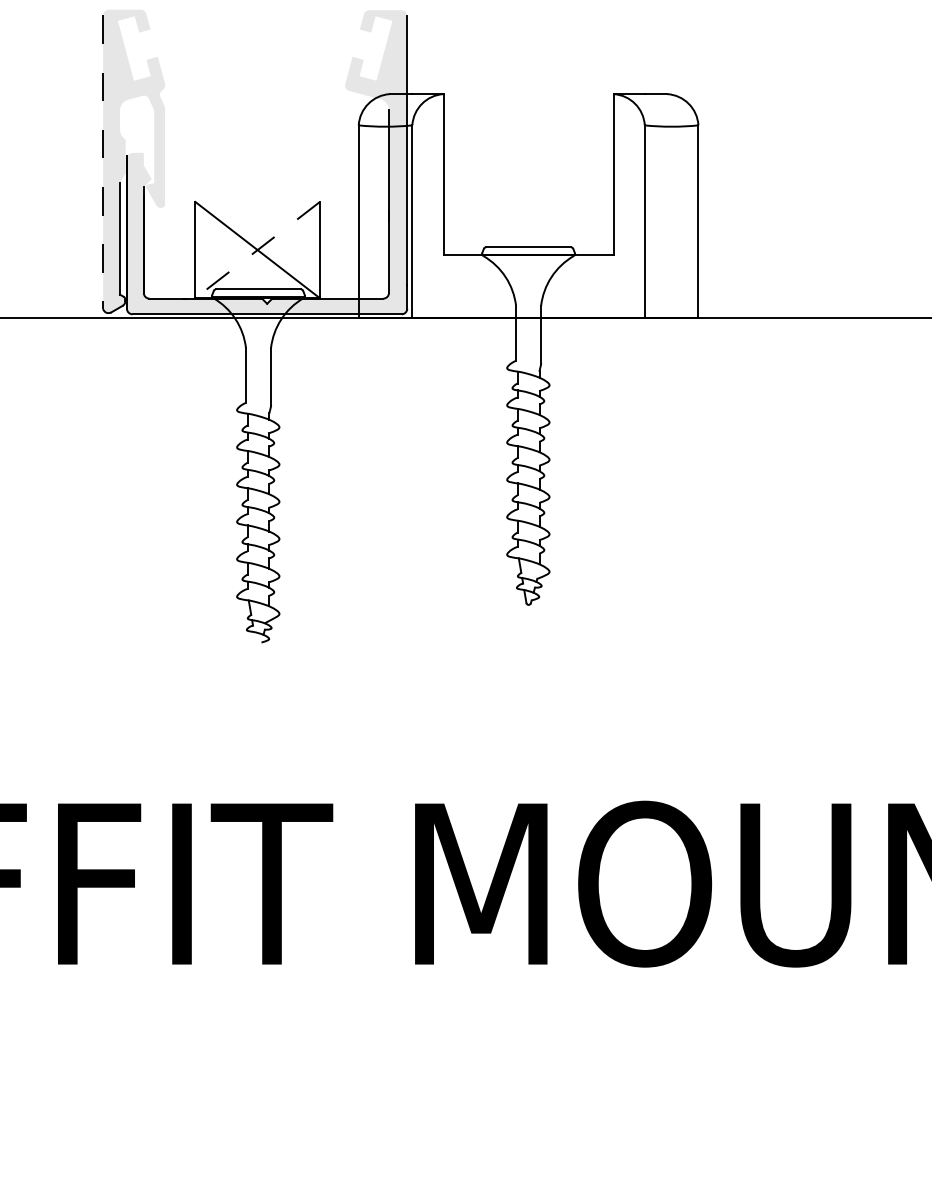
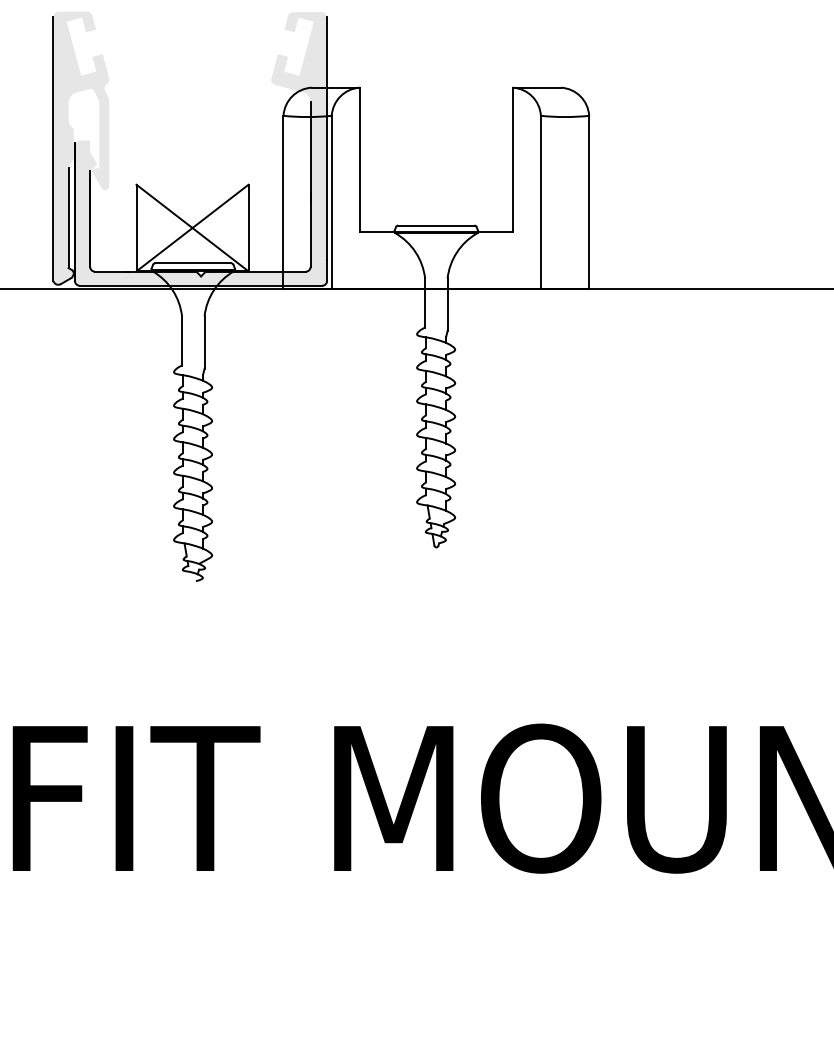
line: (103, 162) -> (53, 149), dashed -> solid
line: (257, 250) -> (192, 228), dashed -> solid

